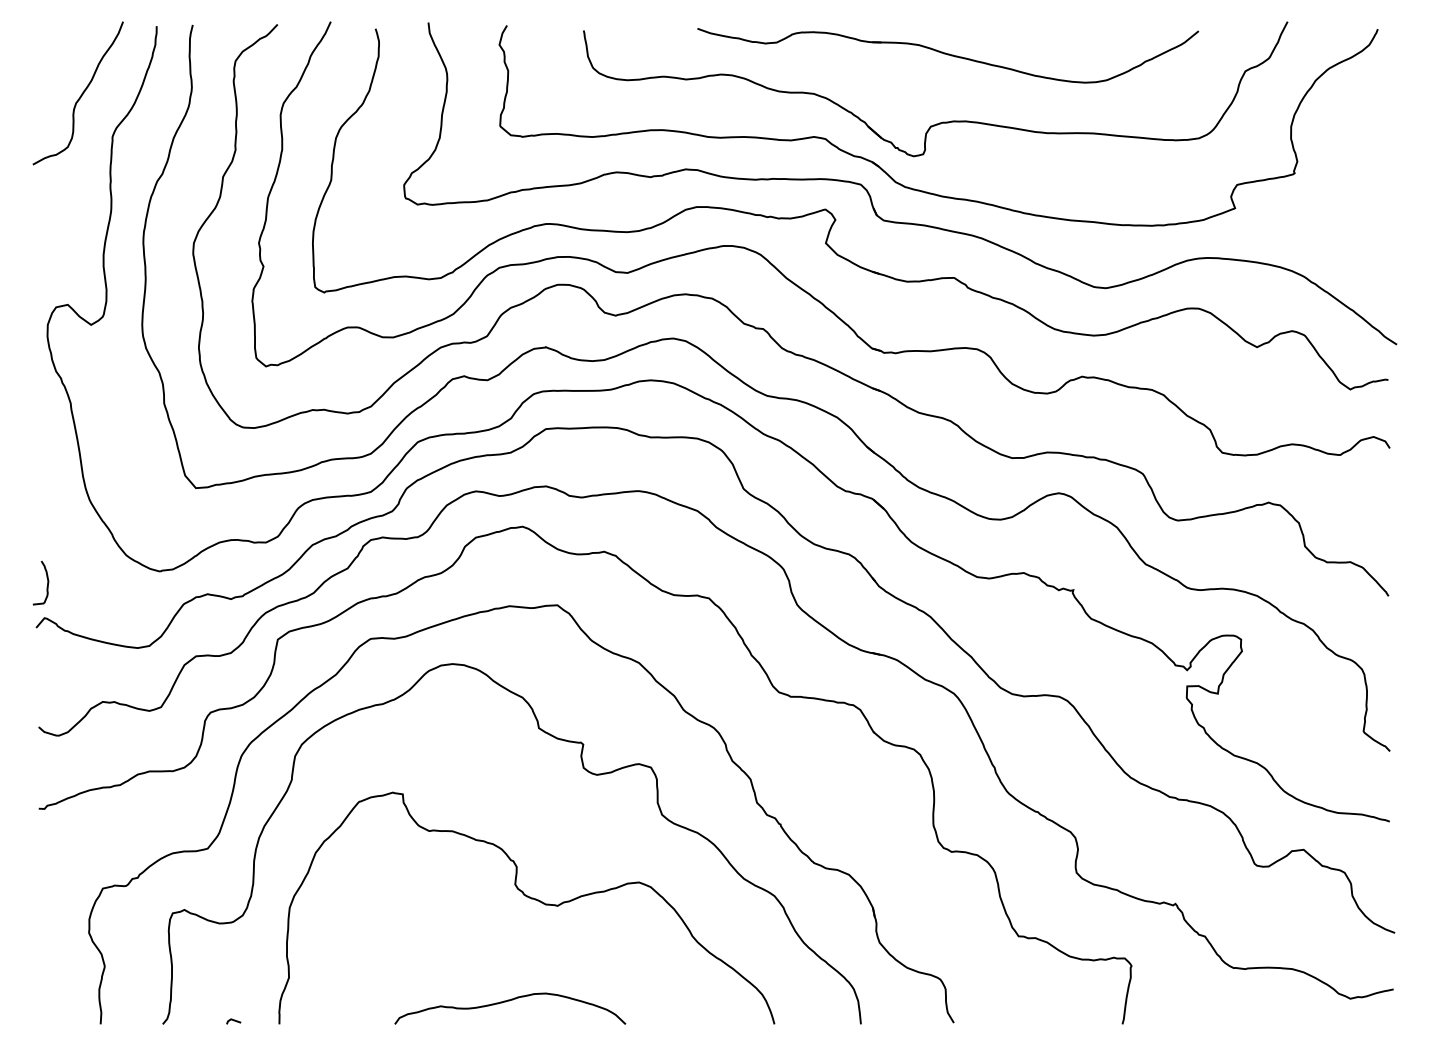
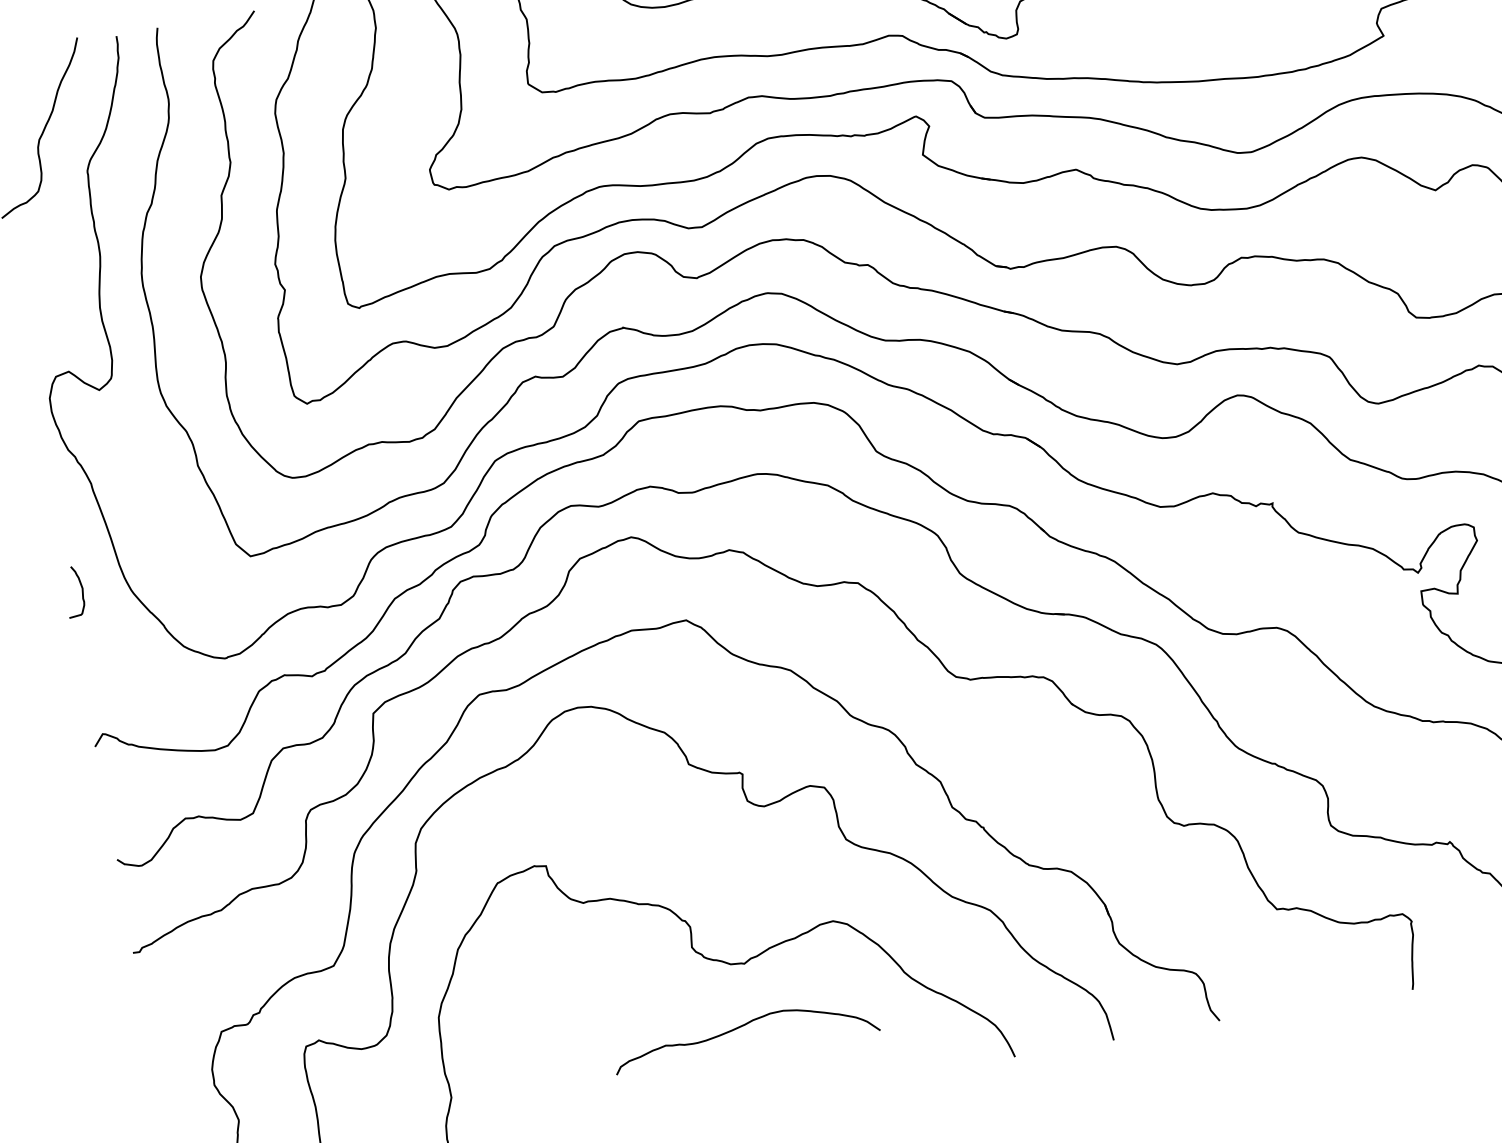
curve: (47, 582) -> (81, 589), moved
curve: (509, 1001) -> (743, 1026), moved

